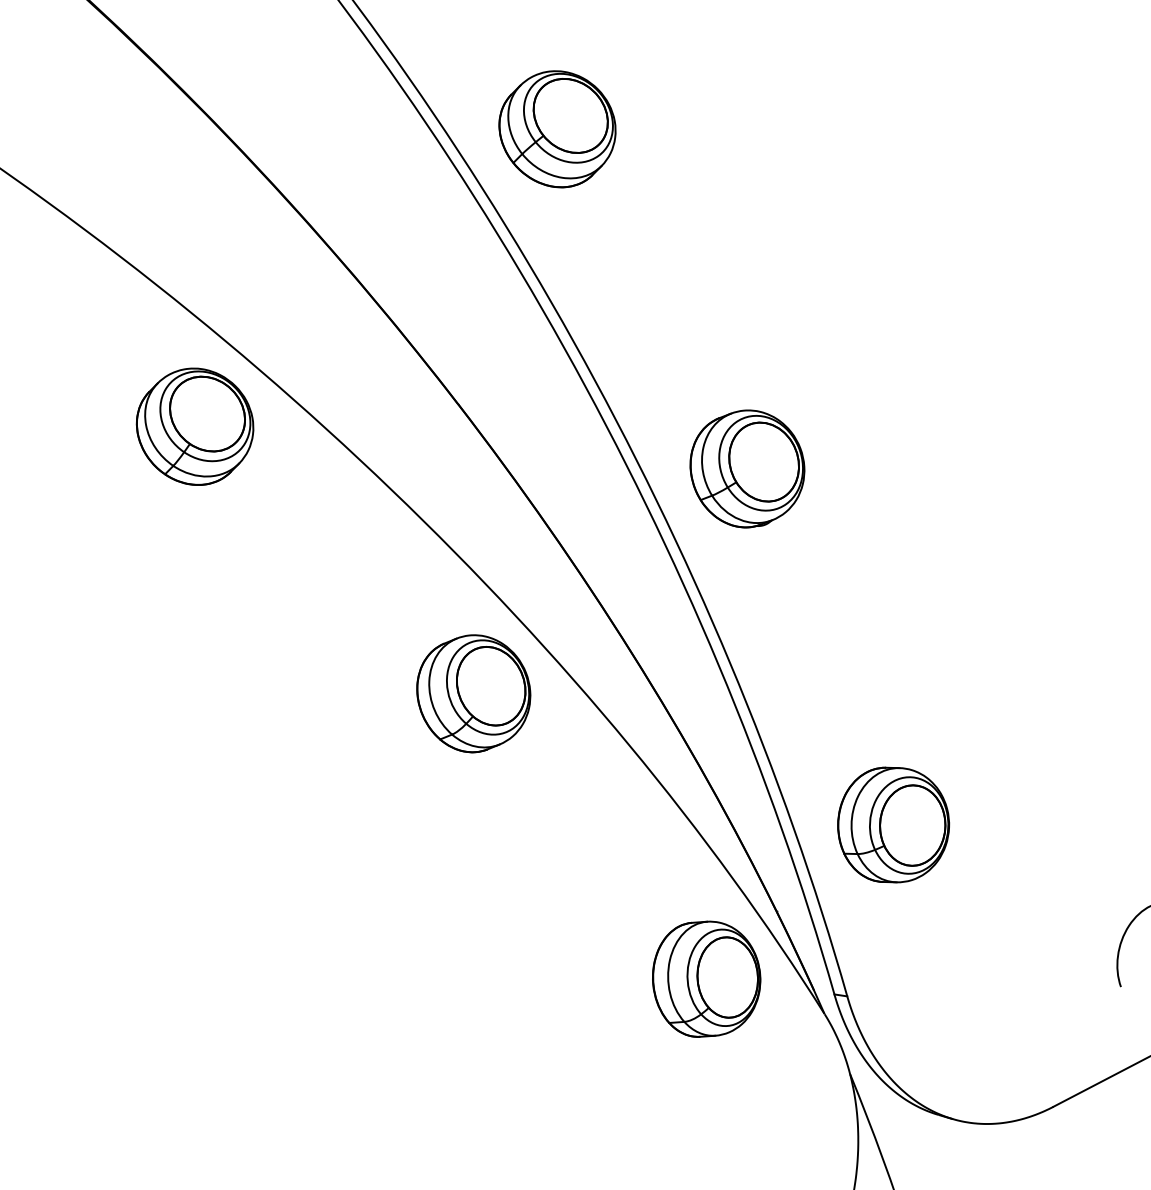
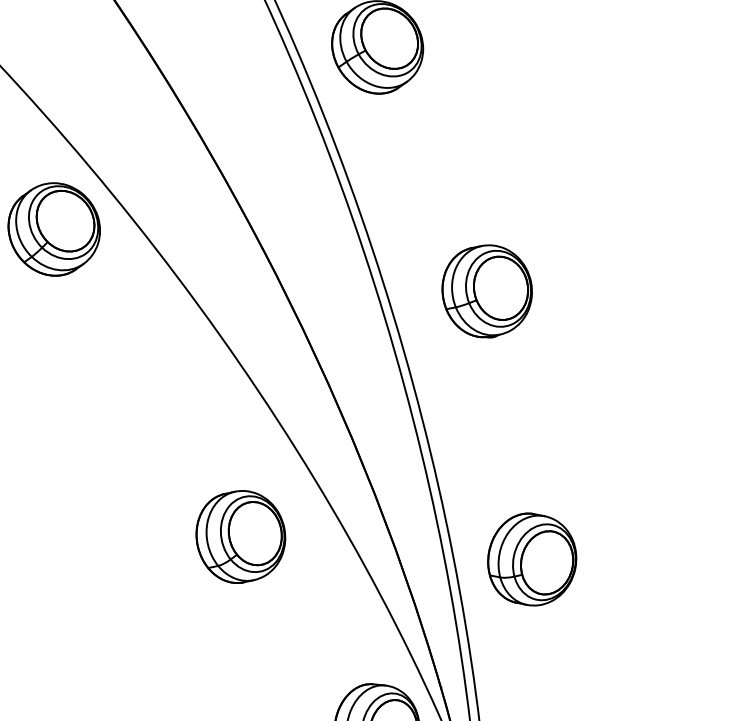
part: (747, 468) -> (487, 291), moved
part: (473, 693) -> (240, 536), moved
part: (893, 824) -> (532, 559), moved

